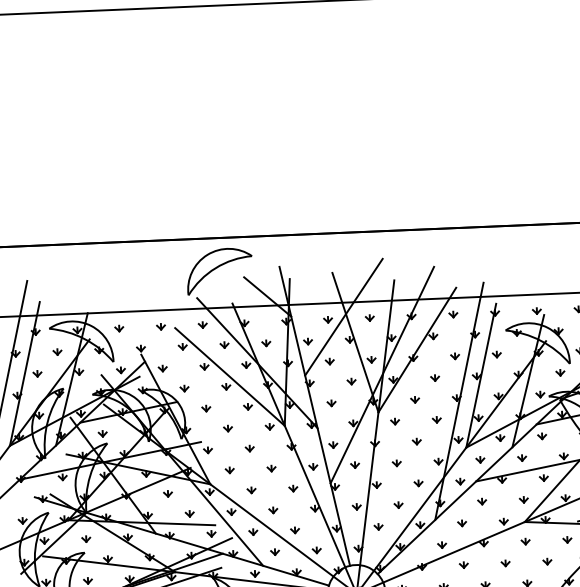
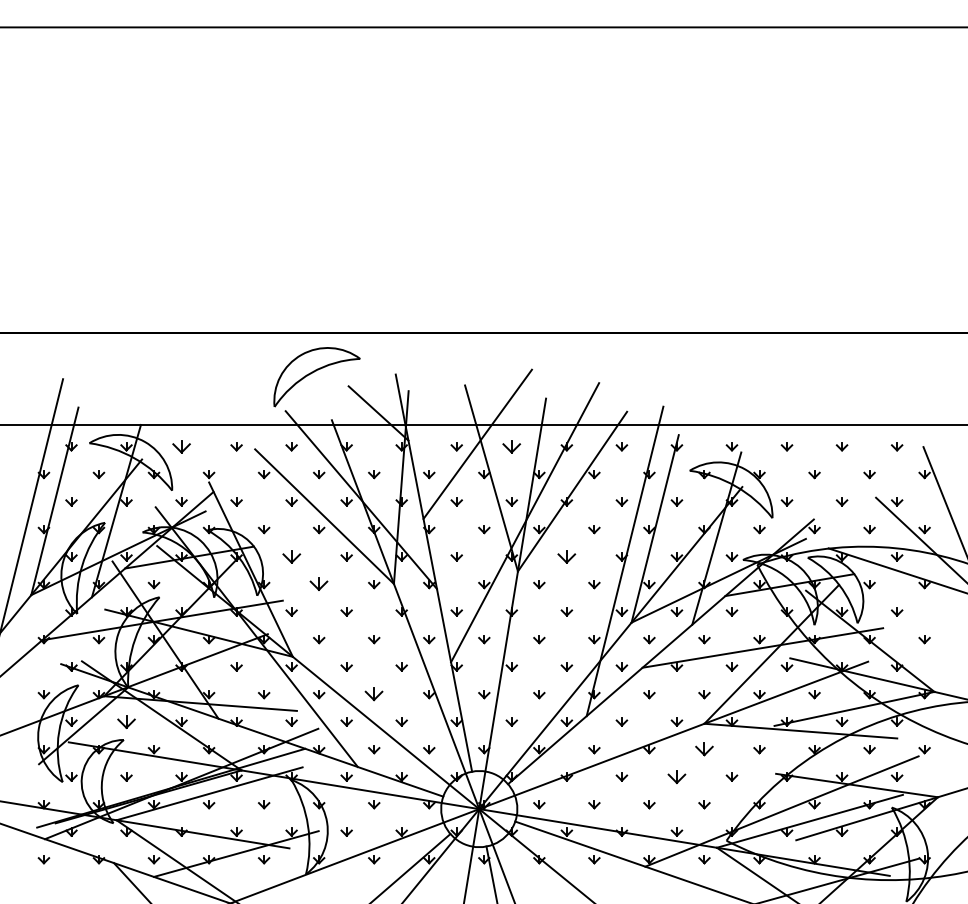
part: (369, 317) -> (511, 446), size x1.6
part: (119, 328) -> (181, 446), size x1.6
part: (414, 399) -> (566, 556), size x1.6
part: (206, 408) -> (291, 556), size x1.6
part: (228, 428) -> (319, 584), size x1.6
part: (273, 510) -> (374, 694), size x1.6
part: (86, 538) -> (126, 721), size x1.6
part: (525, 541) -> (704, 749), size x1.6
part: (505, 562) -> (676, 776), size x1.6

